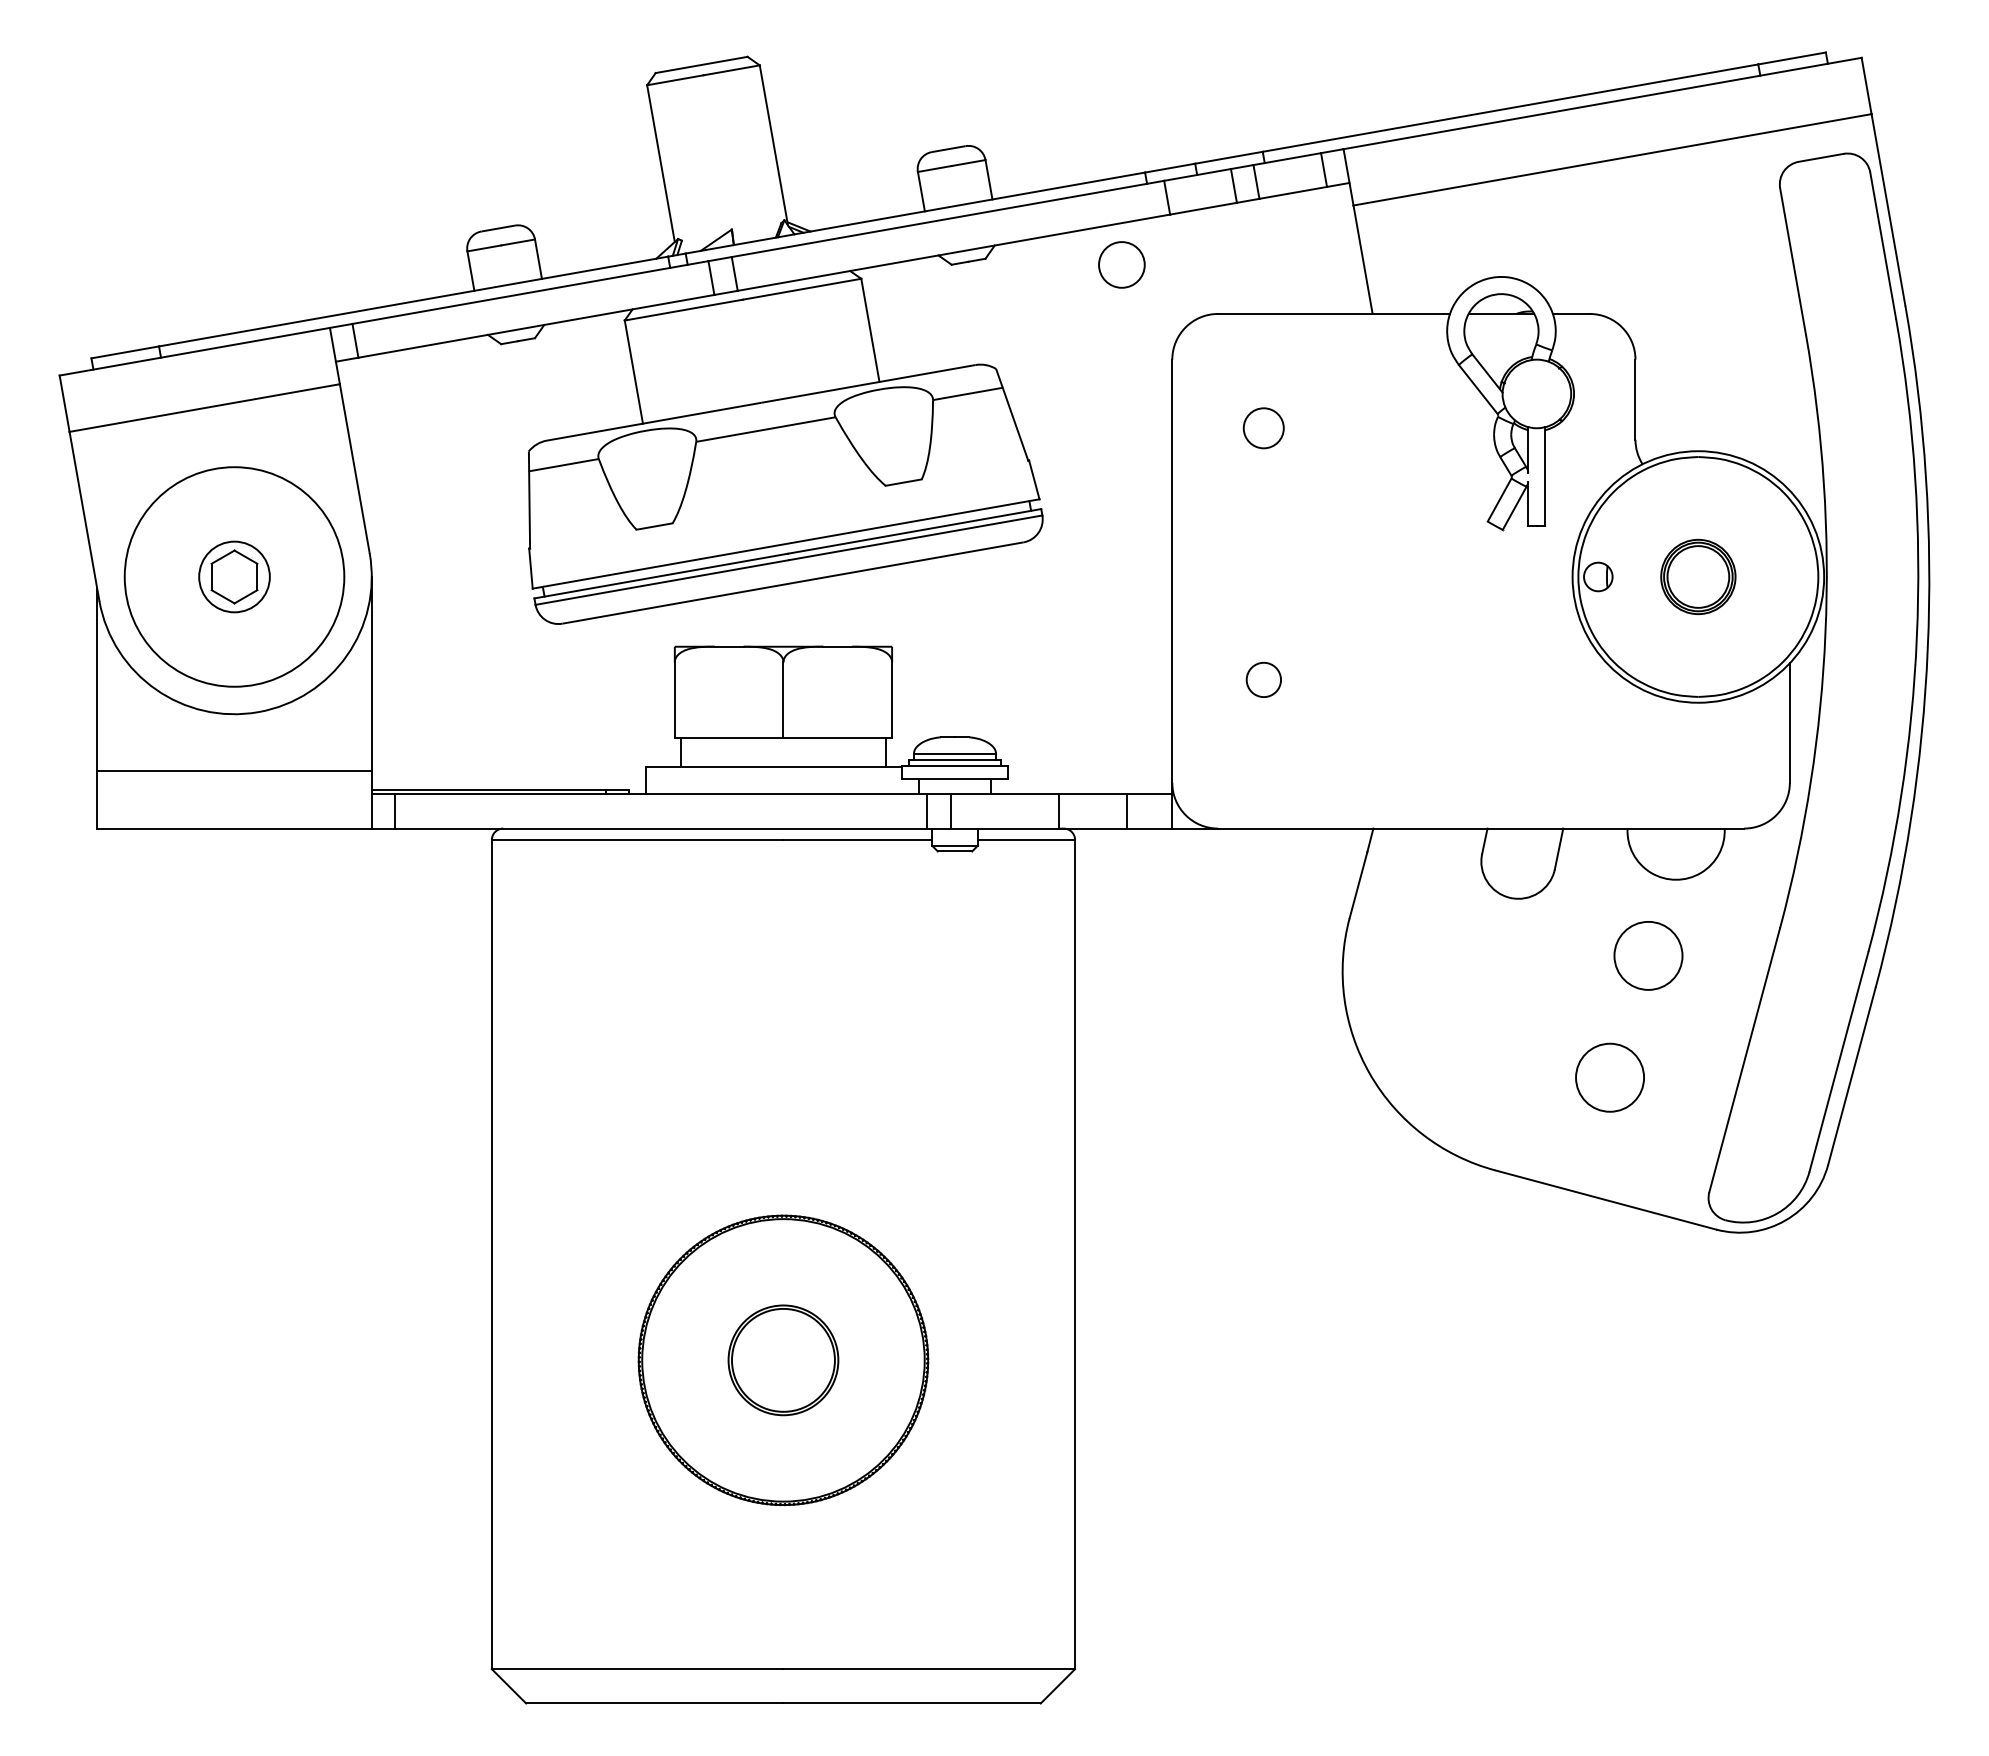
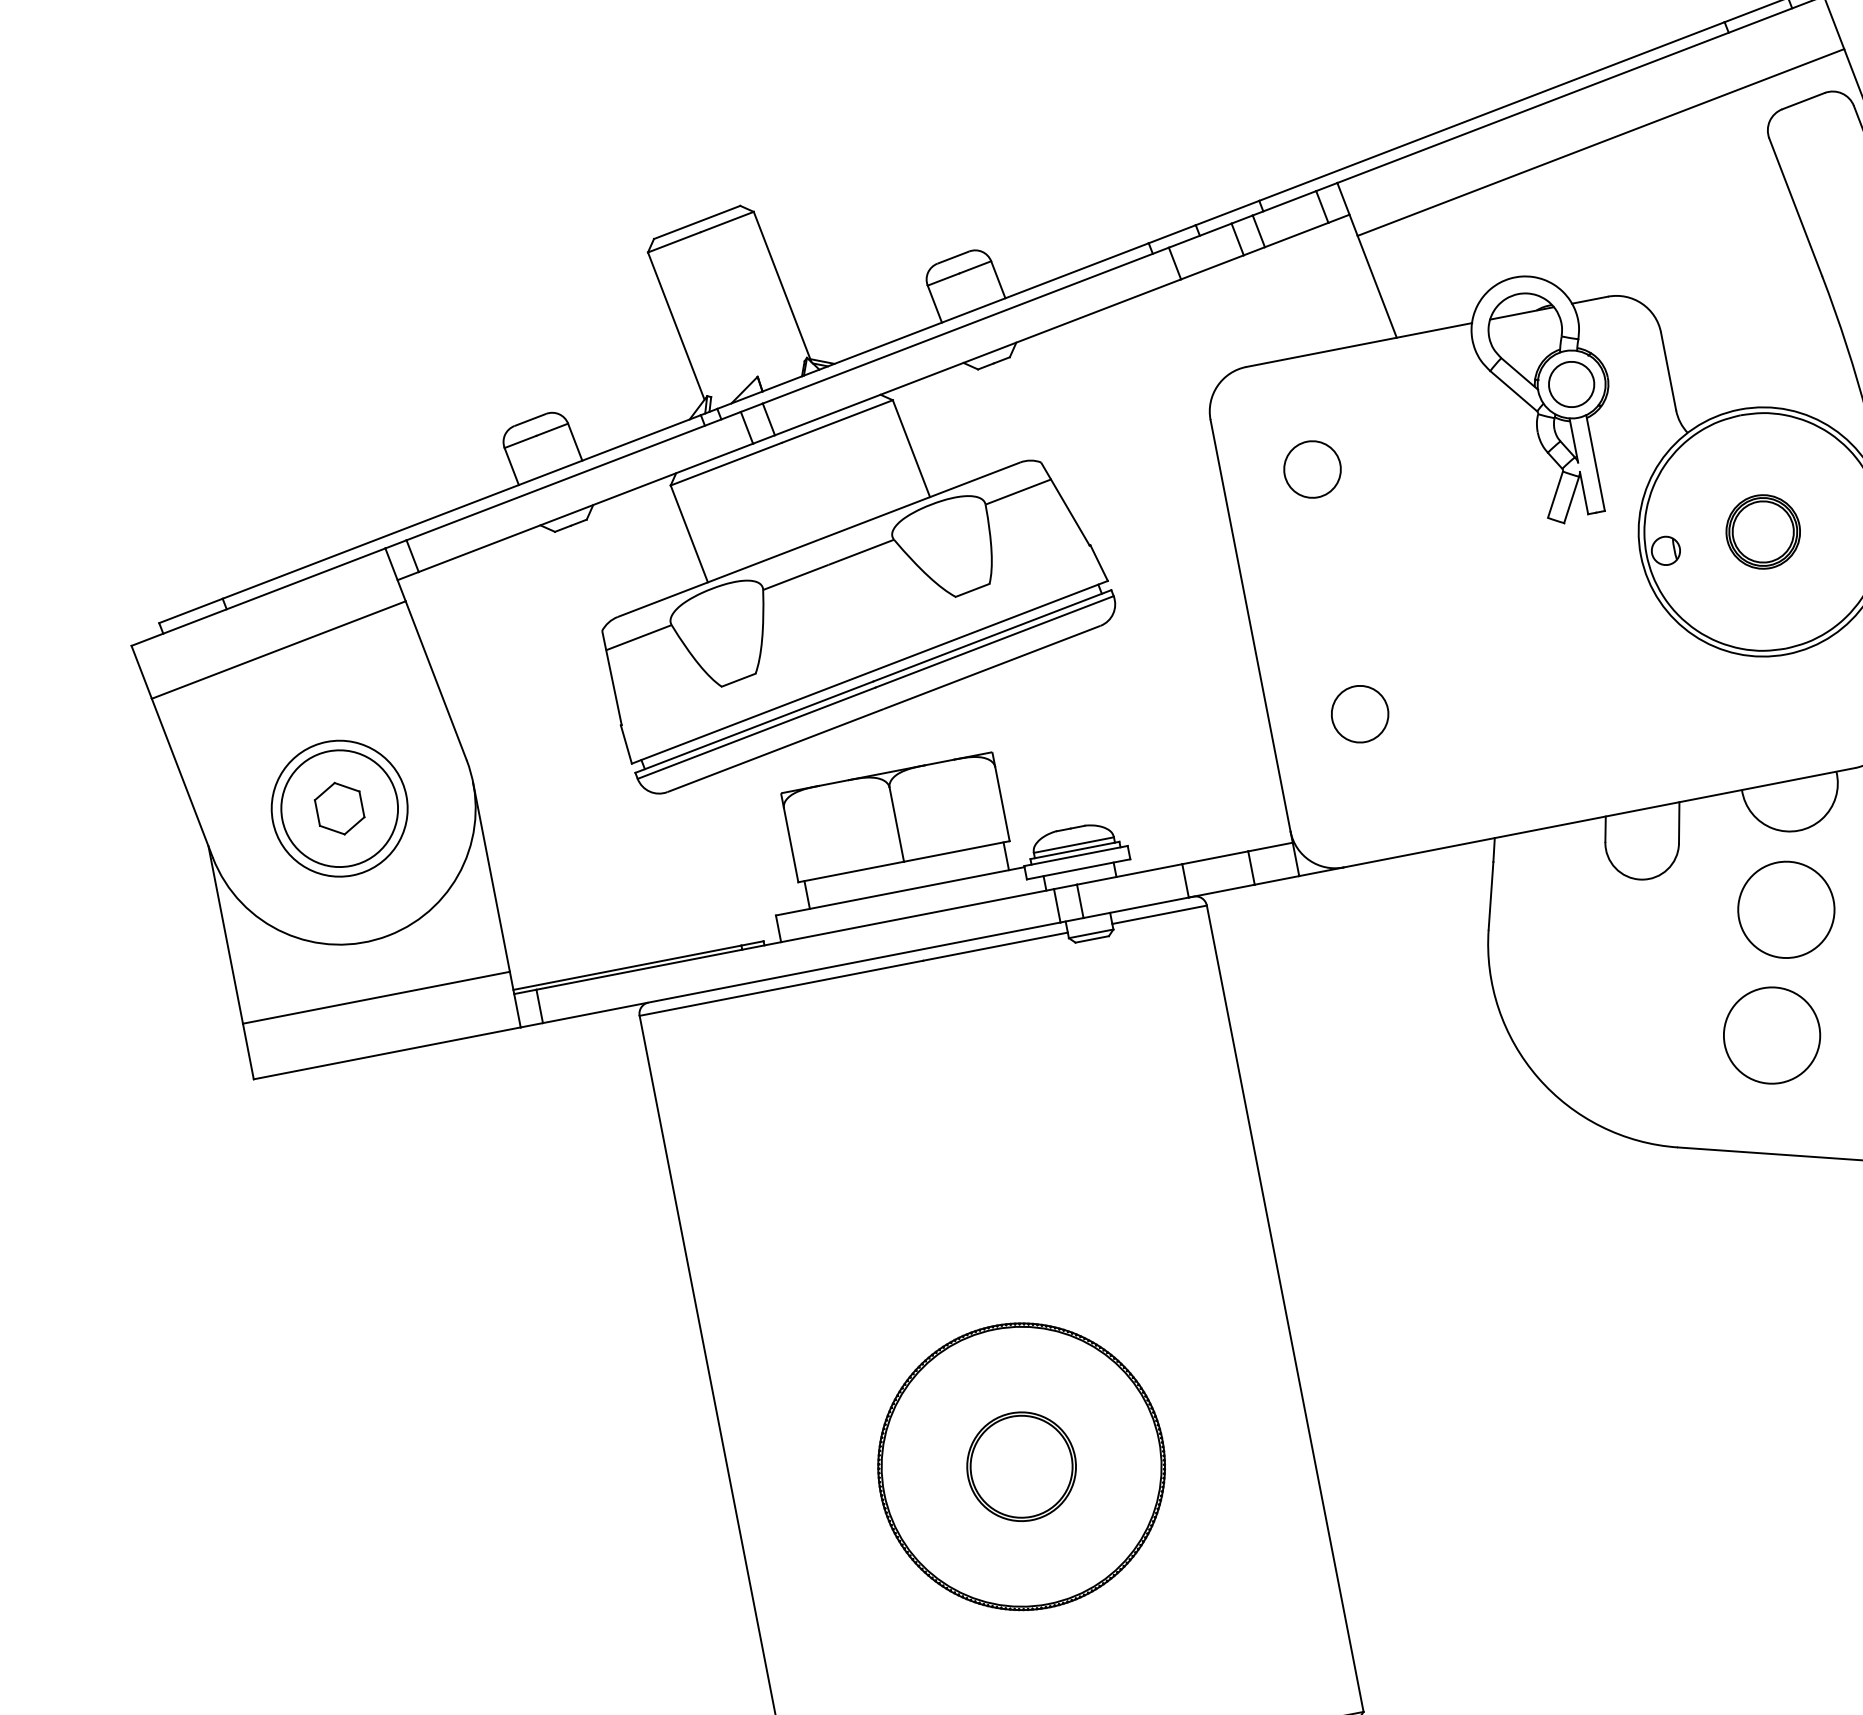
circle: (1121, 264) -> (1571, 384), moved
circle: (1263, 427) -> (1312, 468), size x1.43
circle: (234, 576) -> (339, 808), size x0.62
circle: (234, 576) -> (339, 808), size x1.67
circle: (1263, 679) -> (1359, 713), size x1.67
circle: (1648, 955) -> (1786, 909), size x1.43
circle: (1609, 1077) -> (1771, 1035), size x1.43

